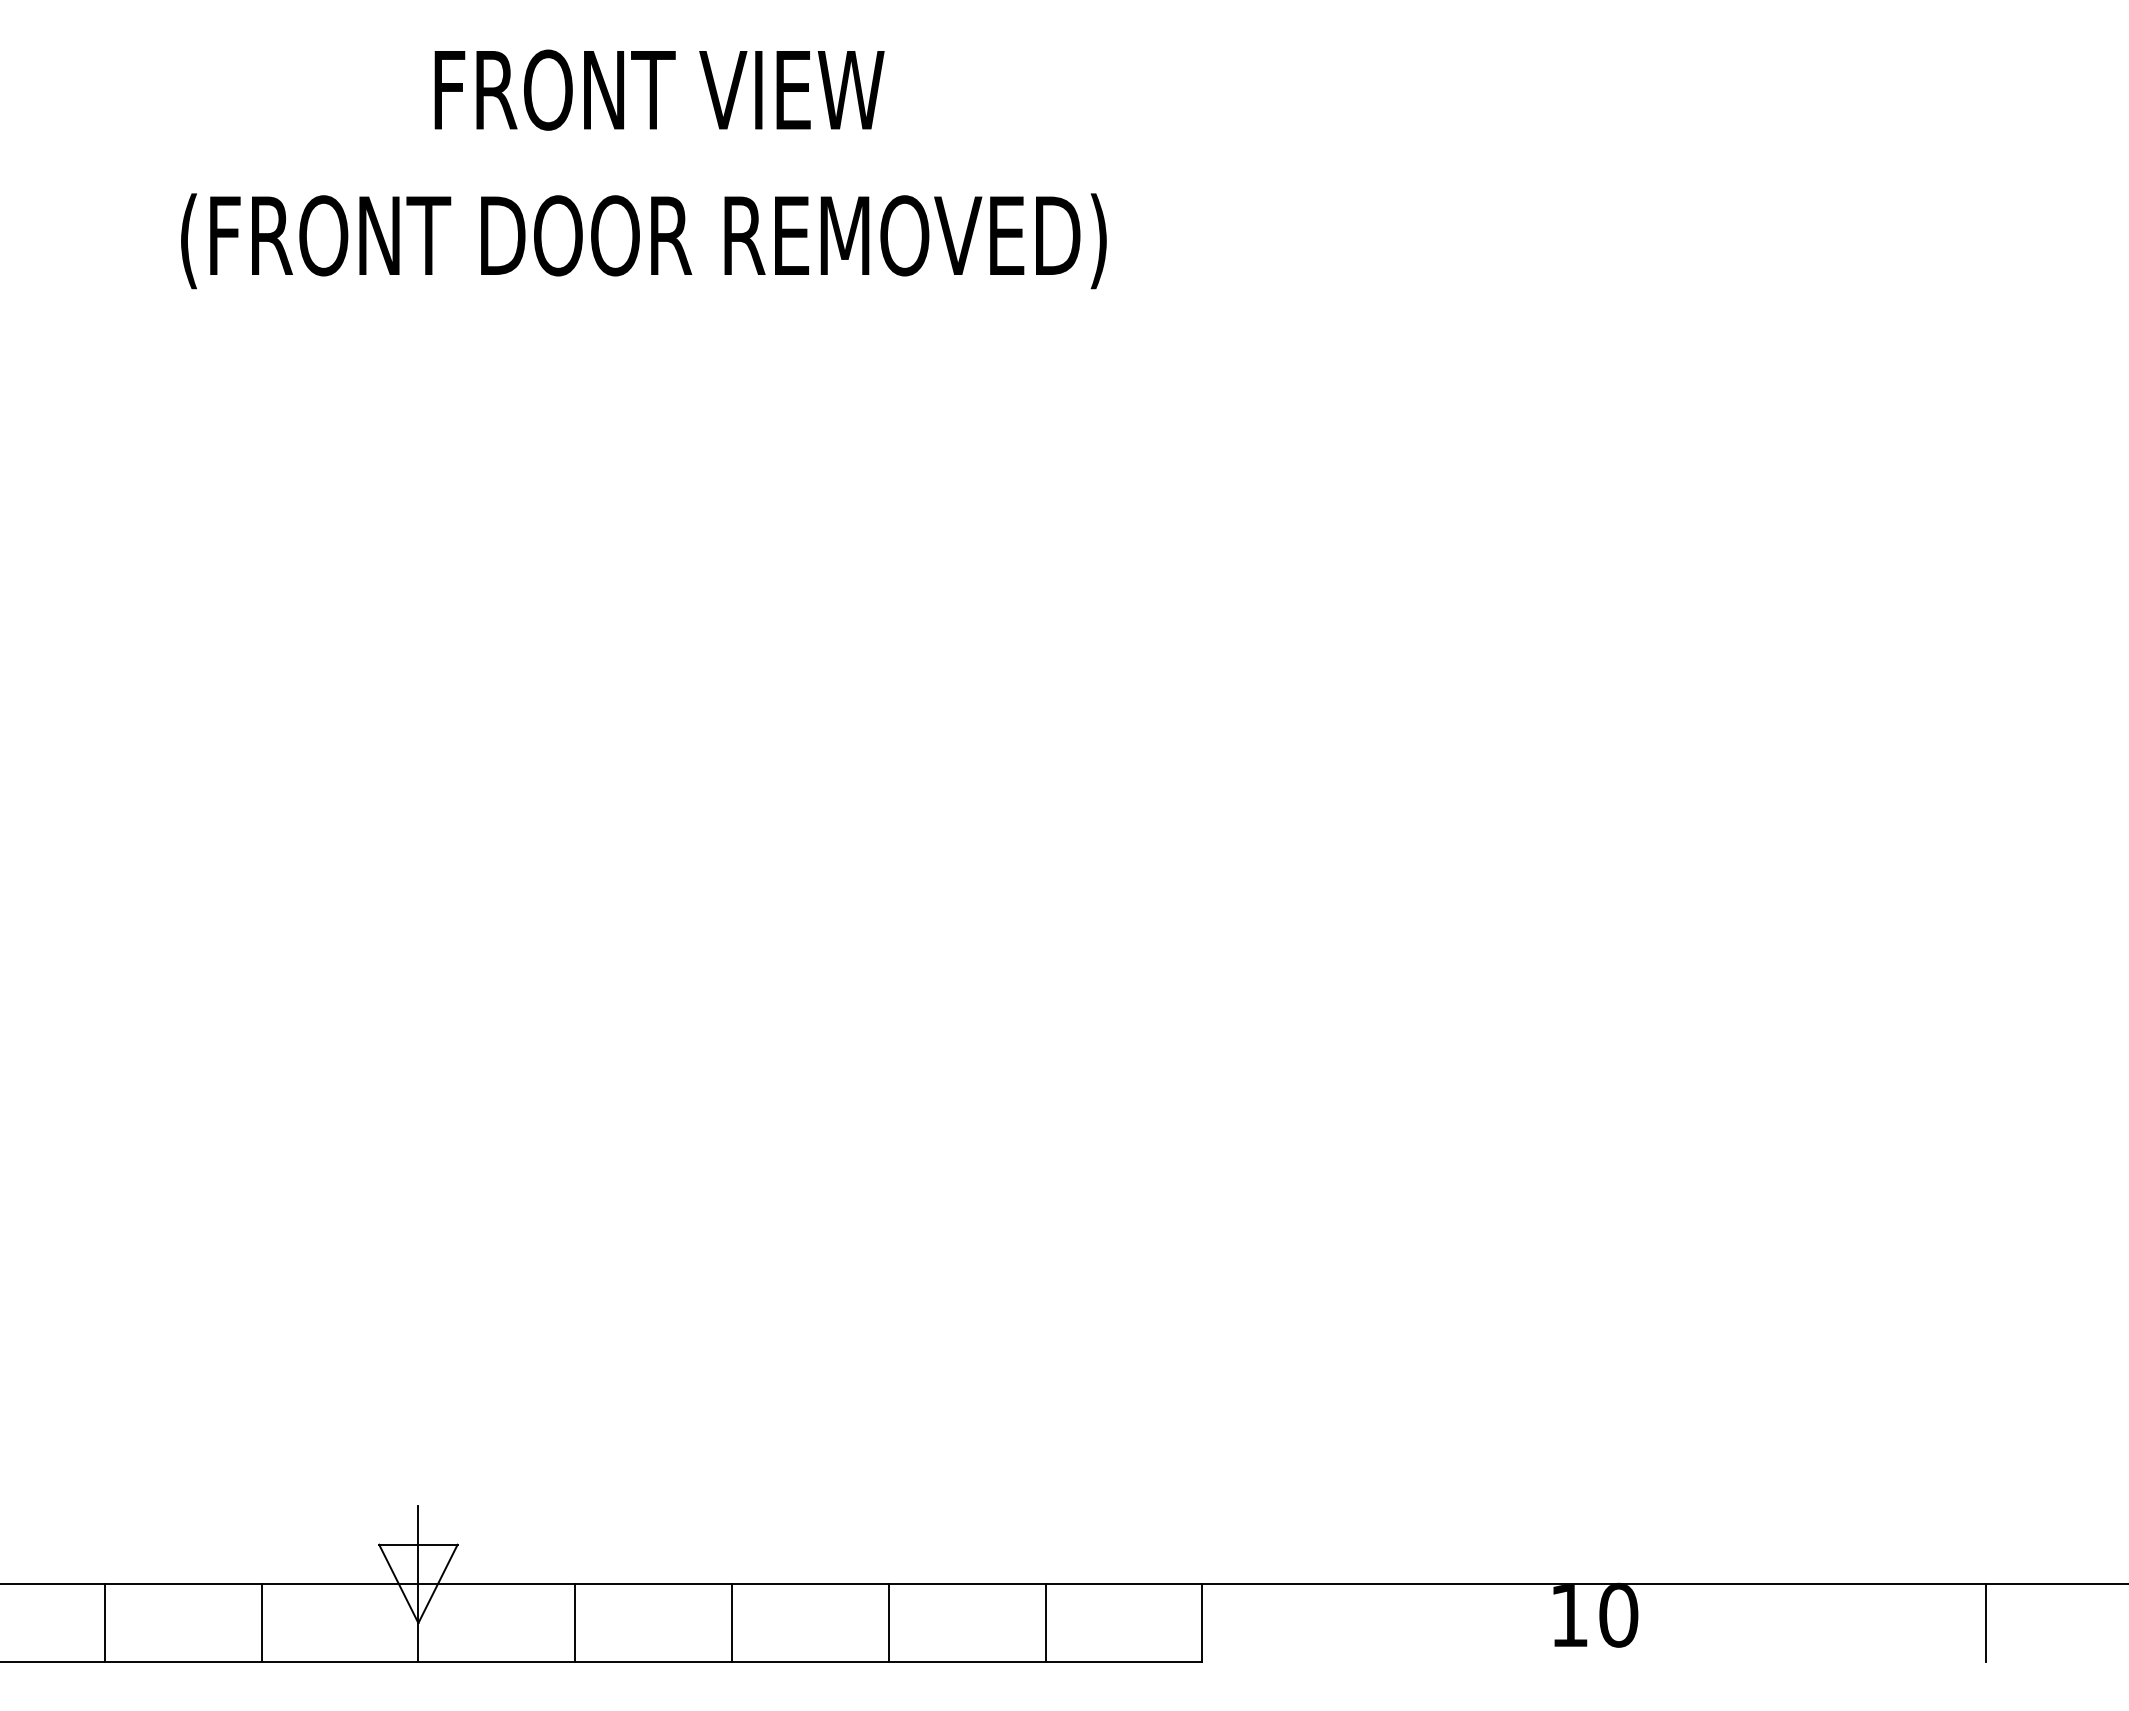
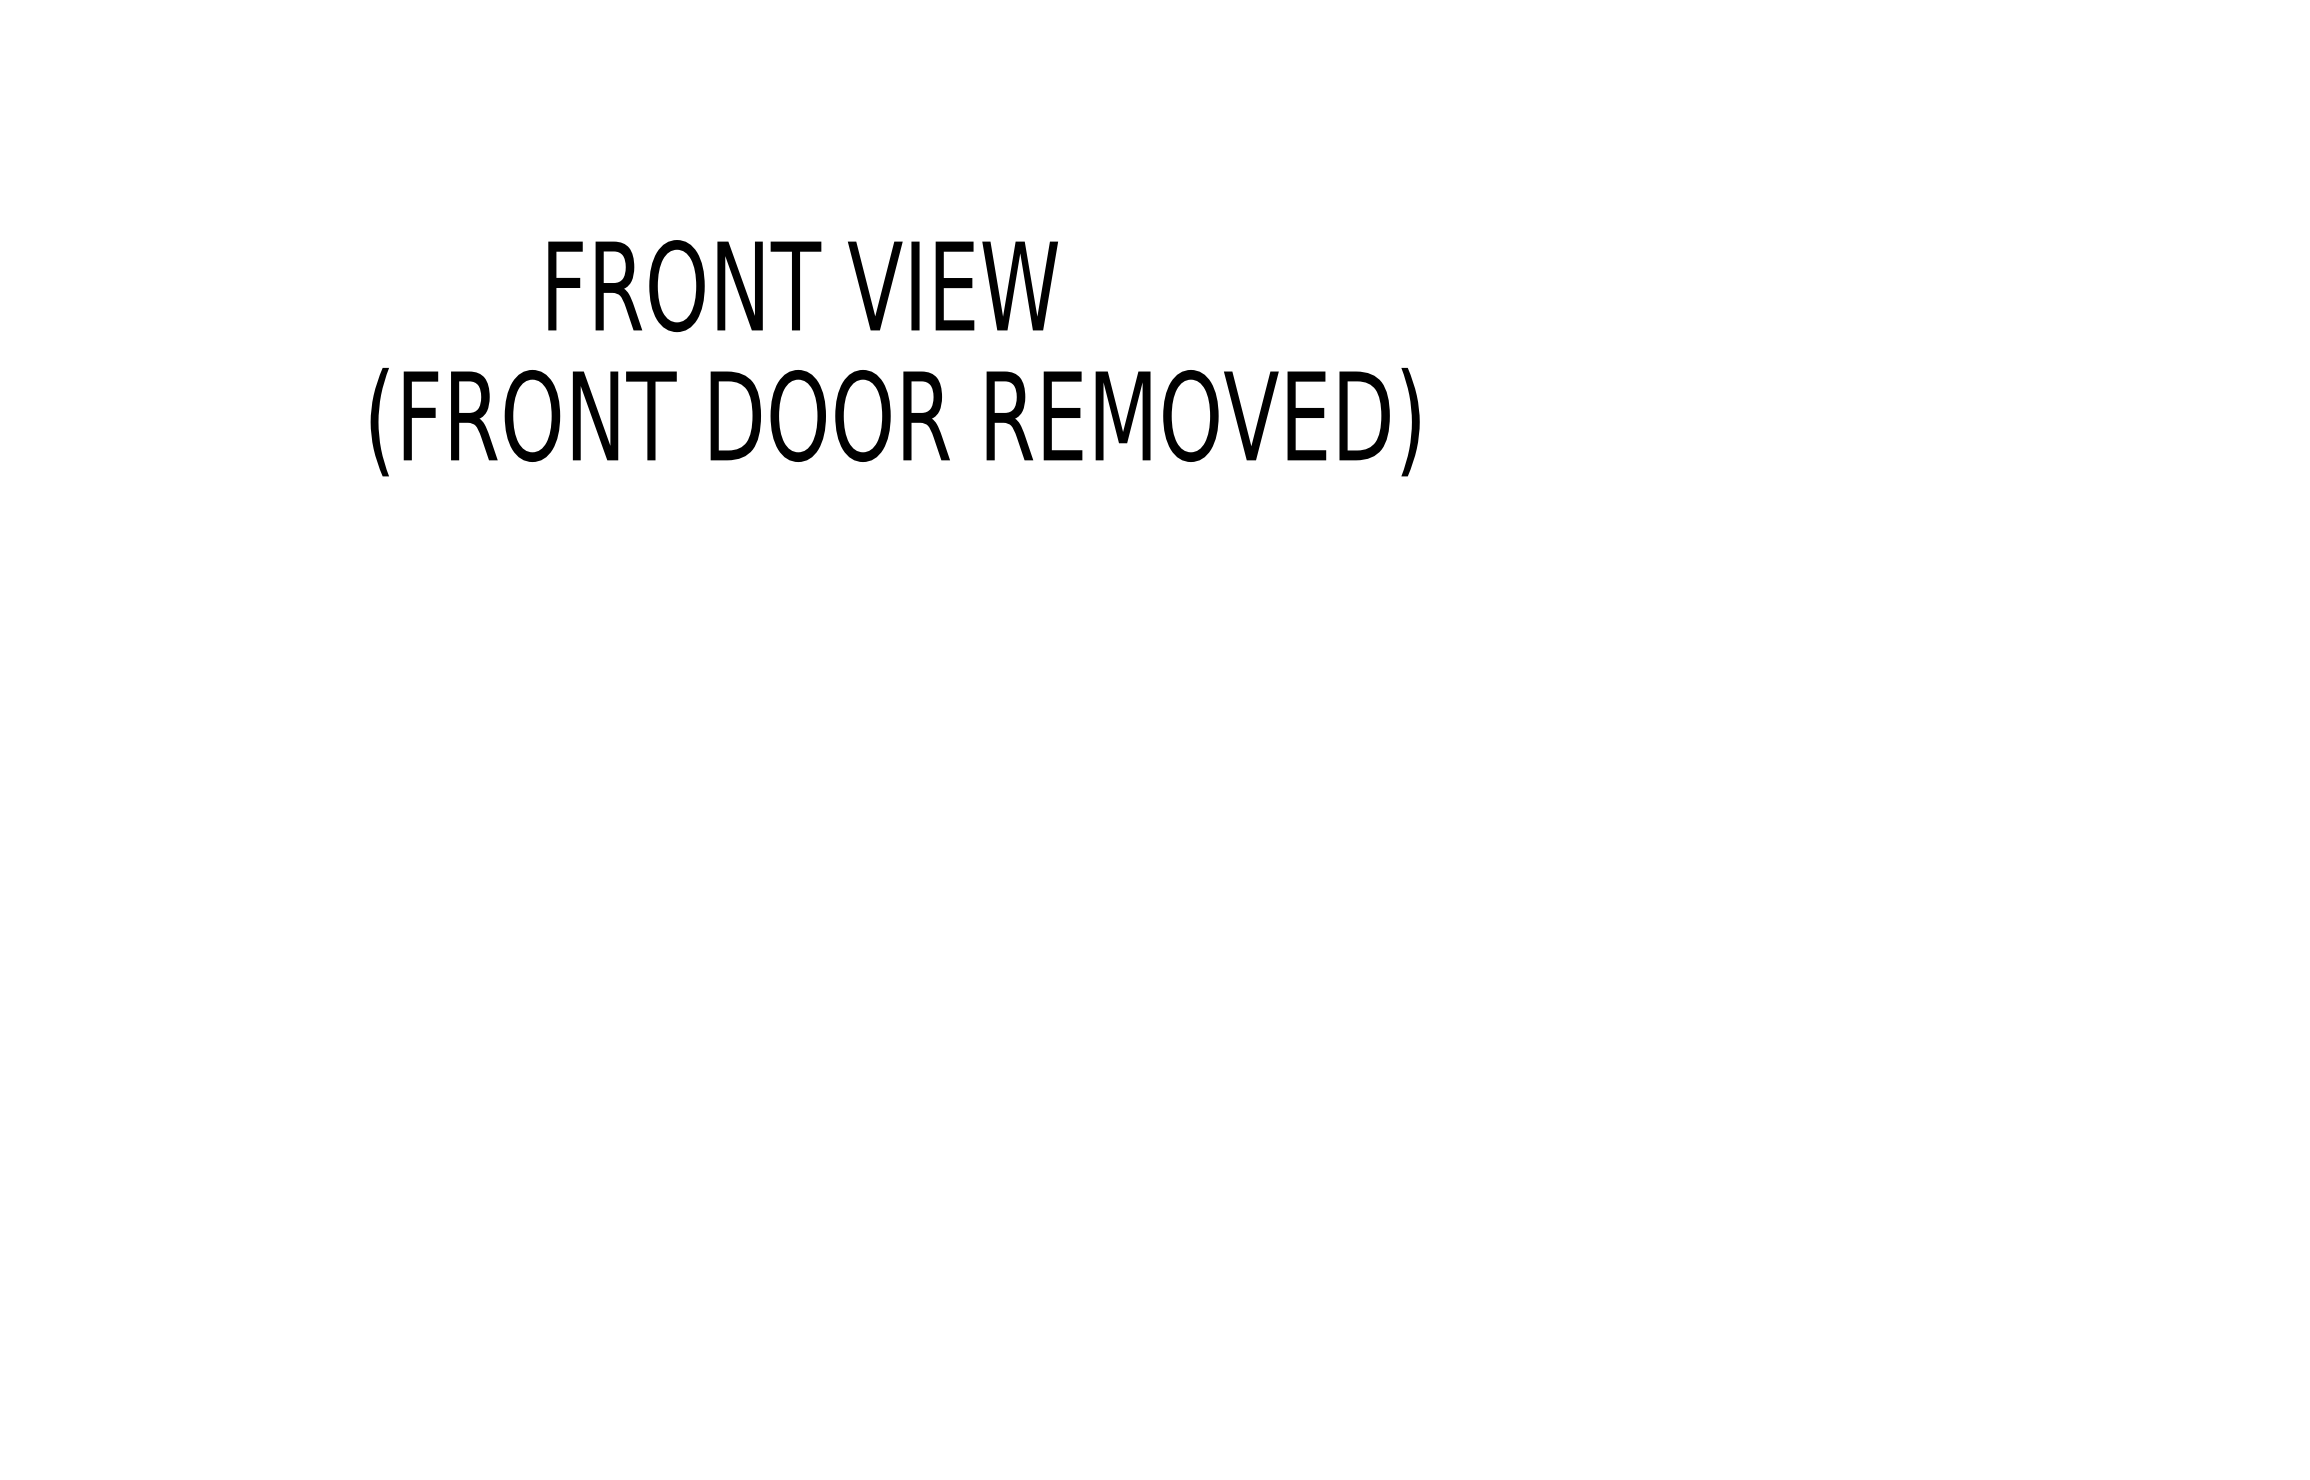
text: (659, 89) -> (802, 285), moved

